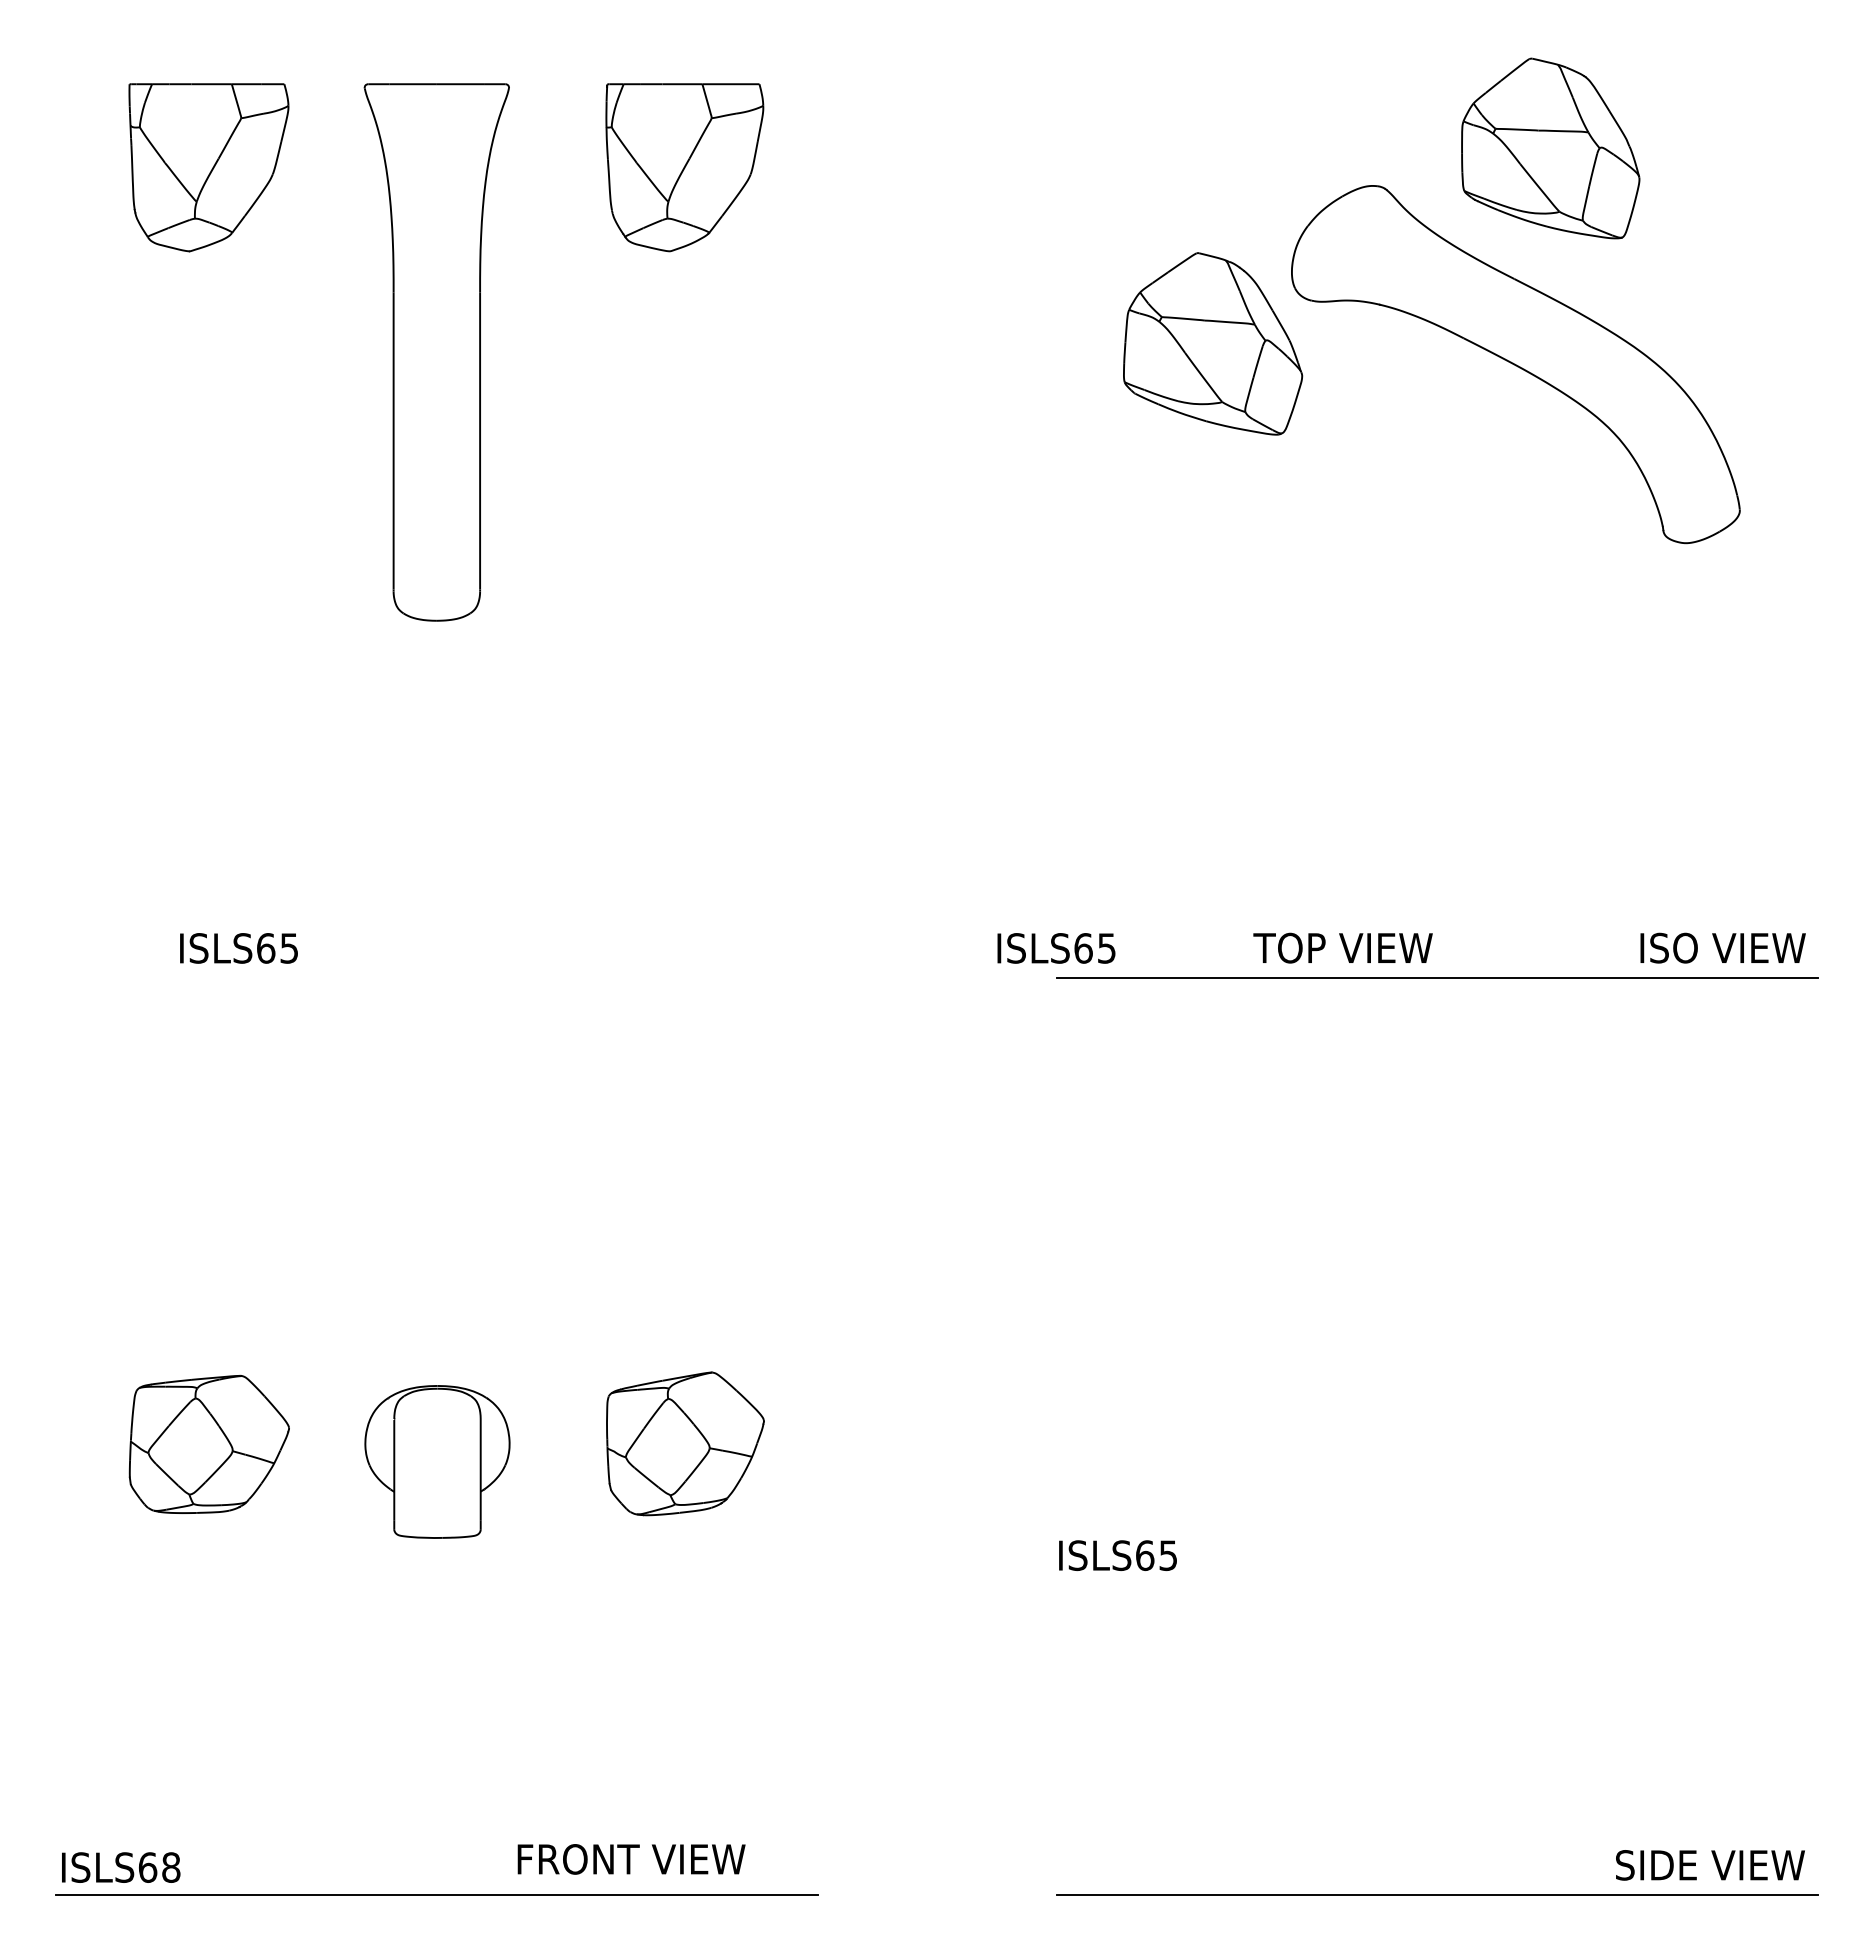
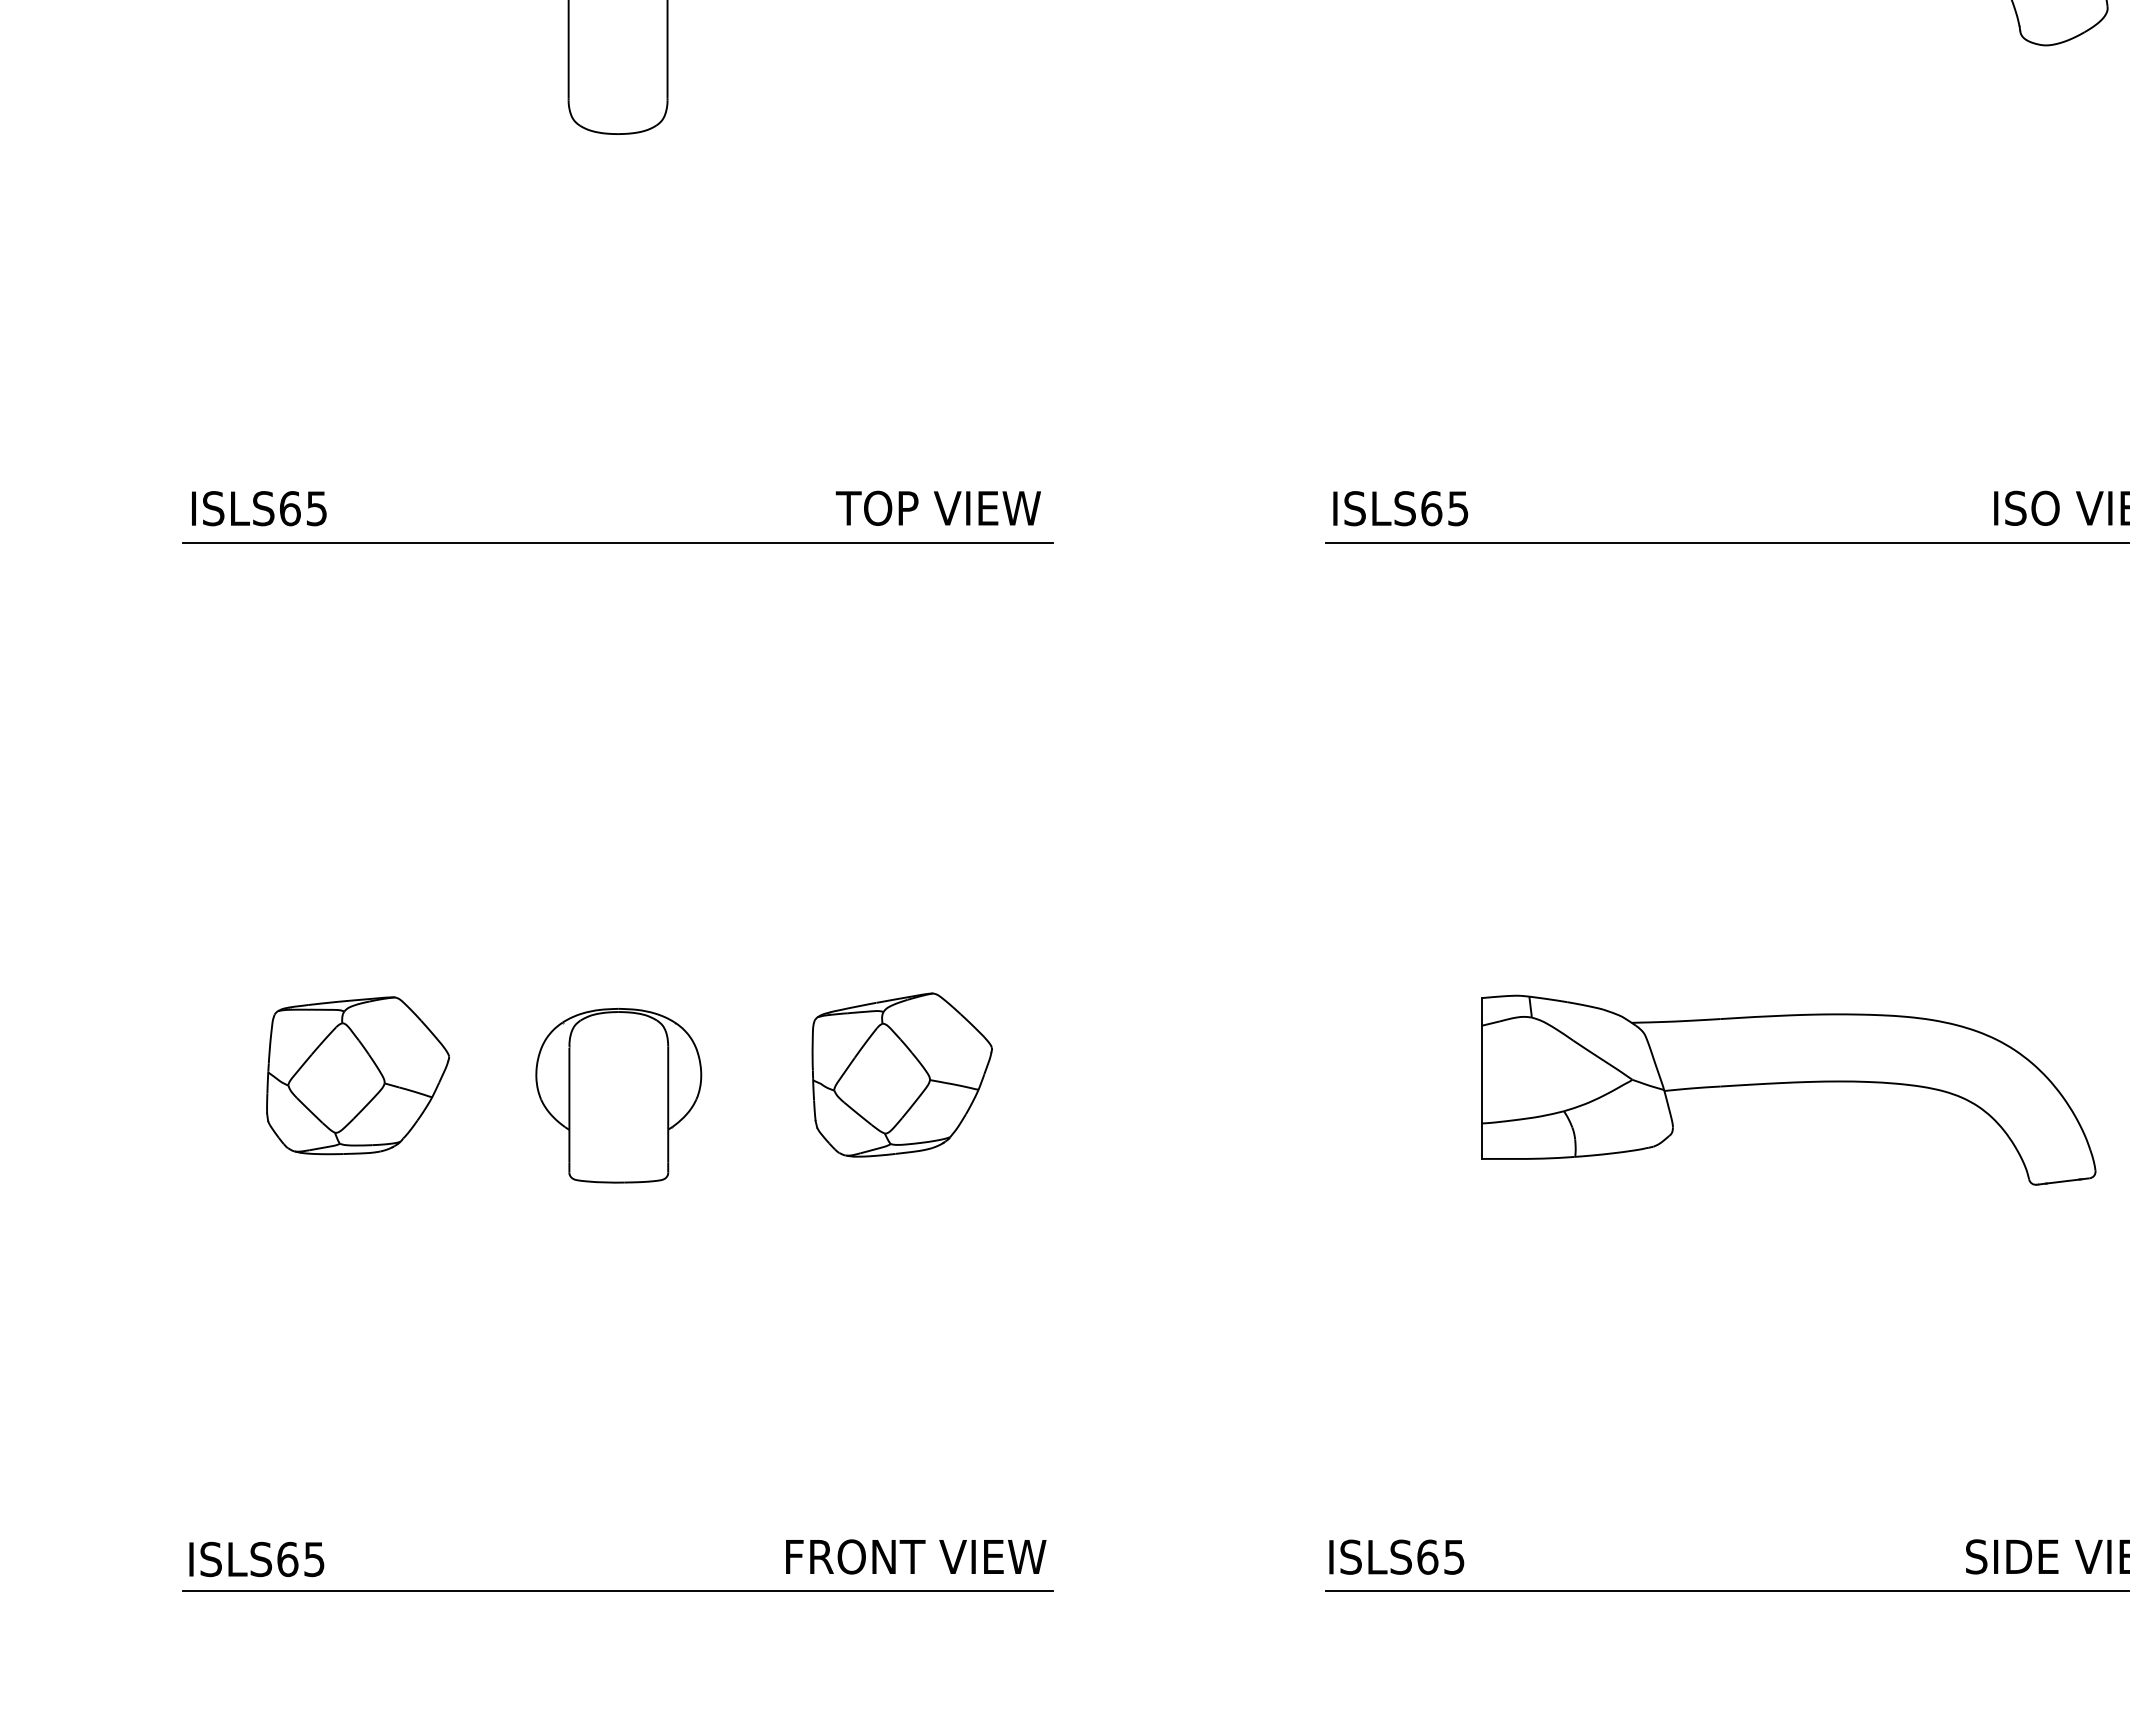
text: (1342, 947) -> (937, 507), moved
text: (238, 948) -> (258, 508), moved
text: (1056, 948) -> (1400, 508), moved
line: (436, 977) -> (617, 541), added
part: (1461, 1456) -> (1789, 1089), added
text: (1117, 1555) -> (1396, 1557), moved
text: (631, 1859) -> (916, 1557), moved
text: (171, 1867) -> (314, 1559), ISLS68 -> ISLS65

